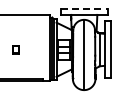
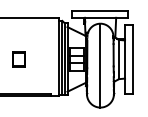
line: (84, 9) -> (100, 11), dashed -> solid
part: (15, 49) -> (18, 59), size x1.67

